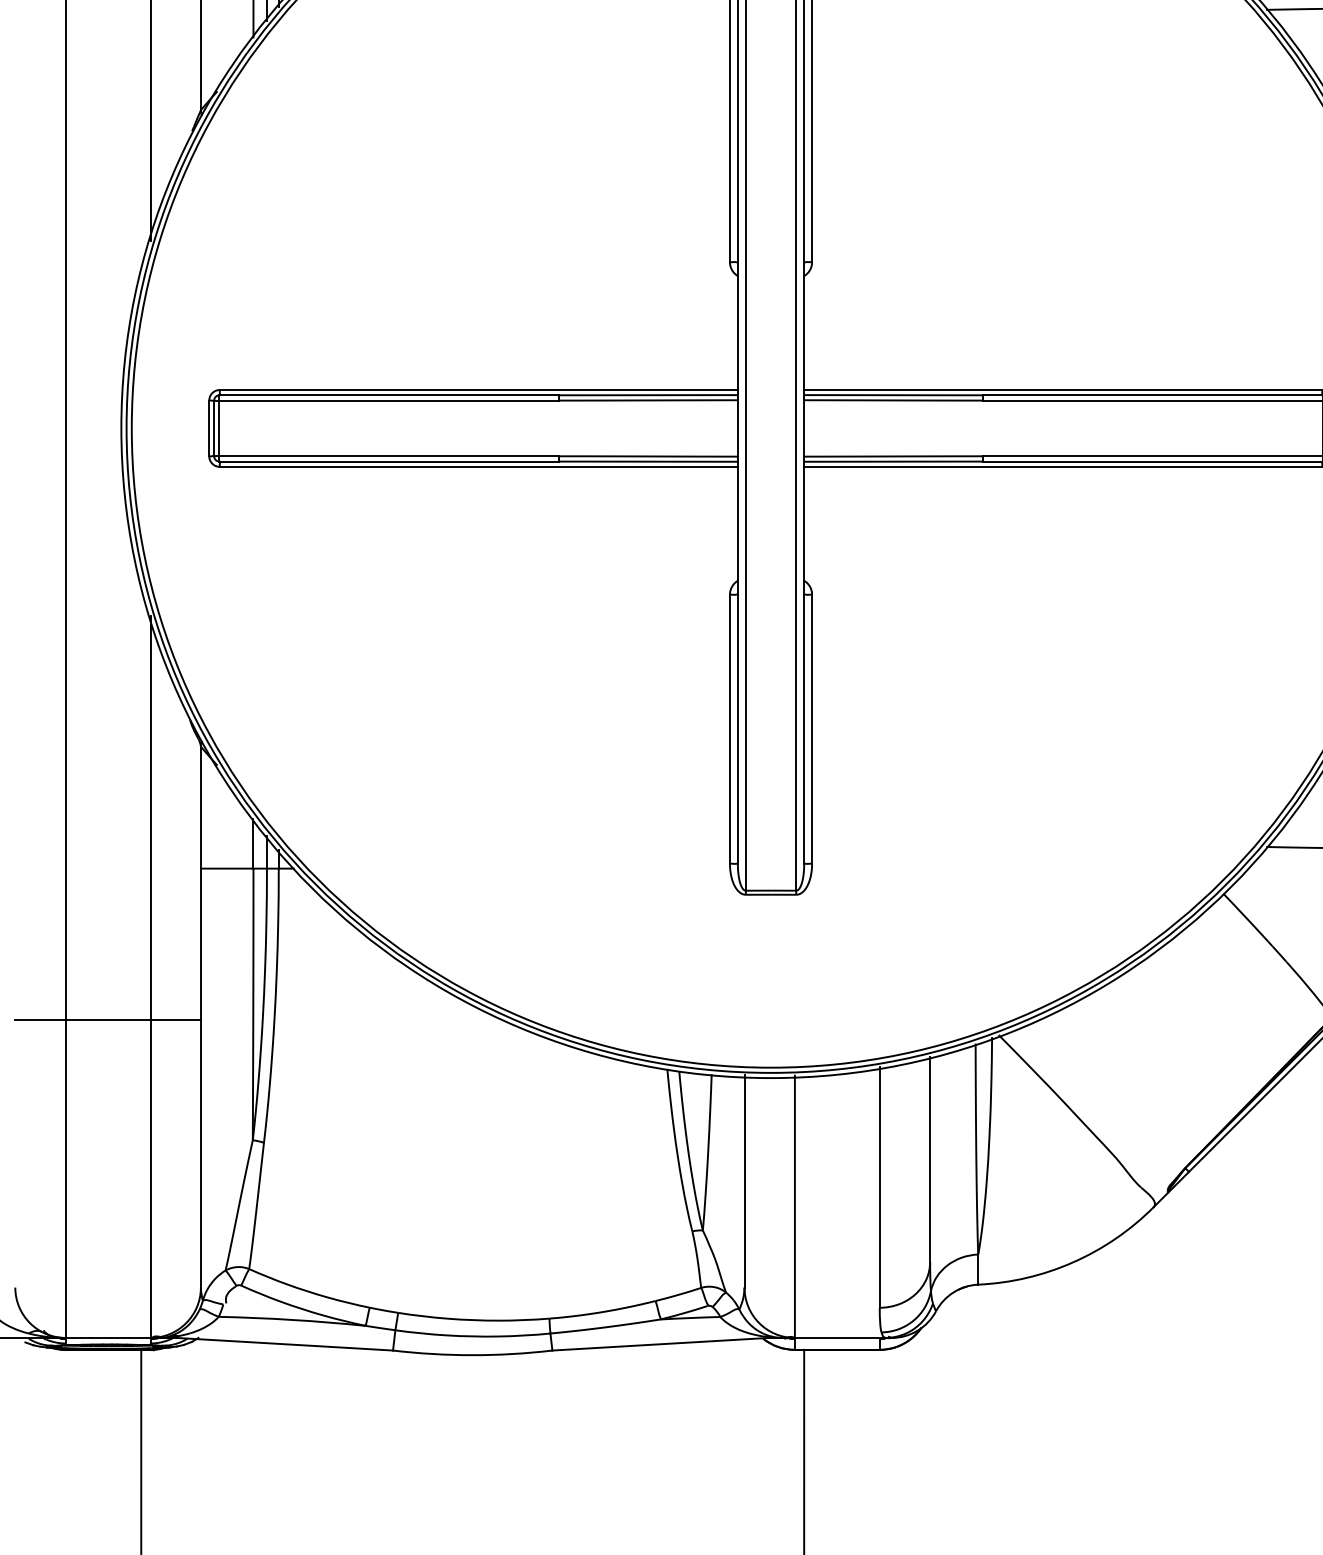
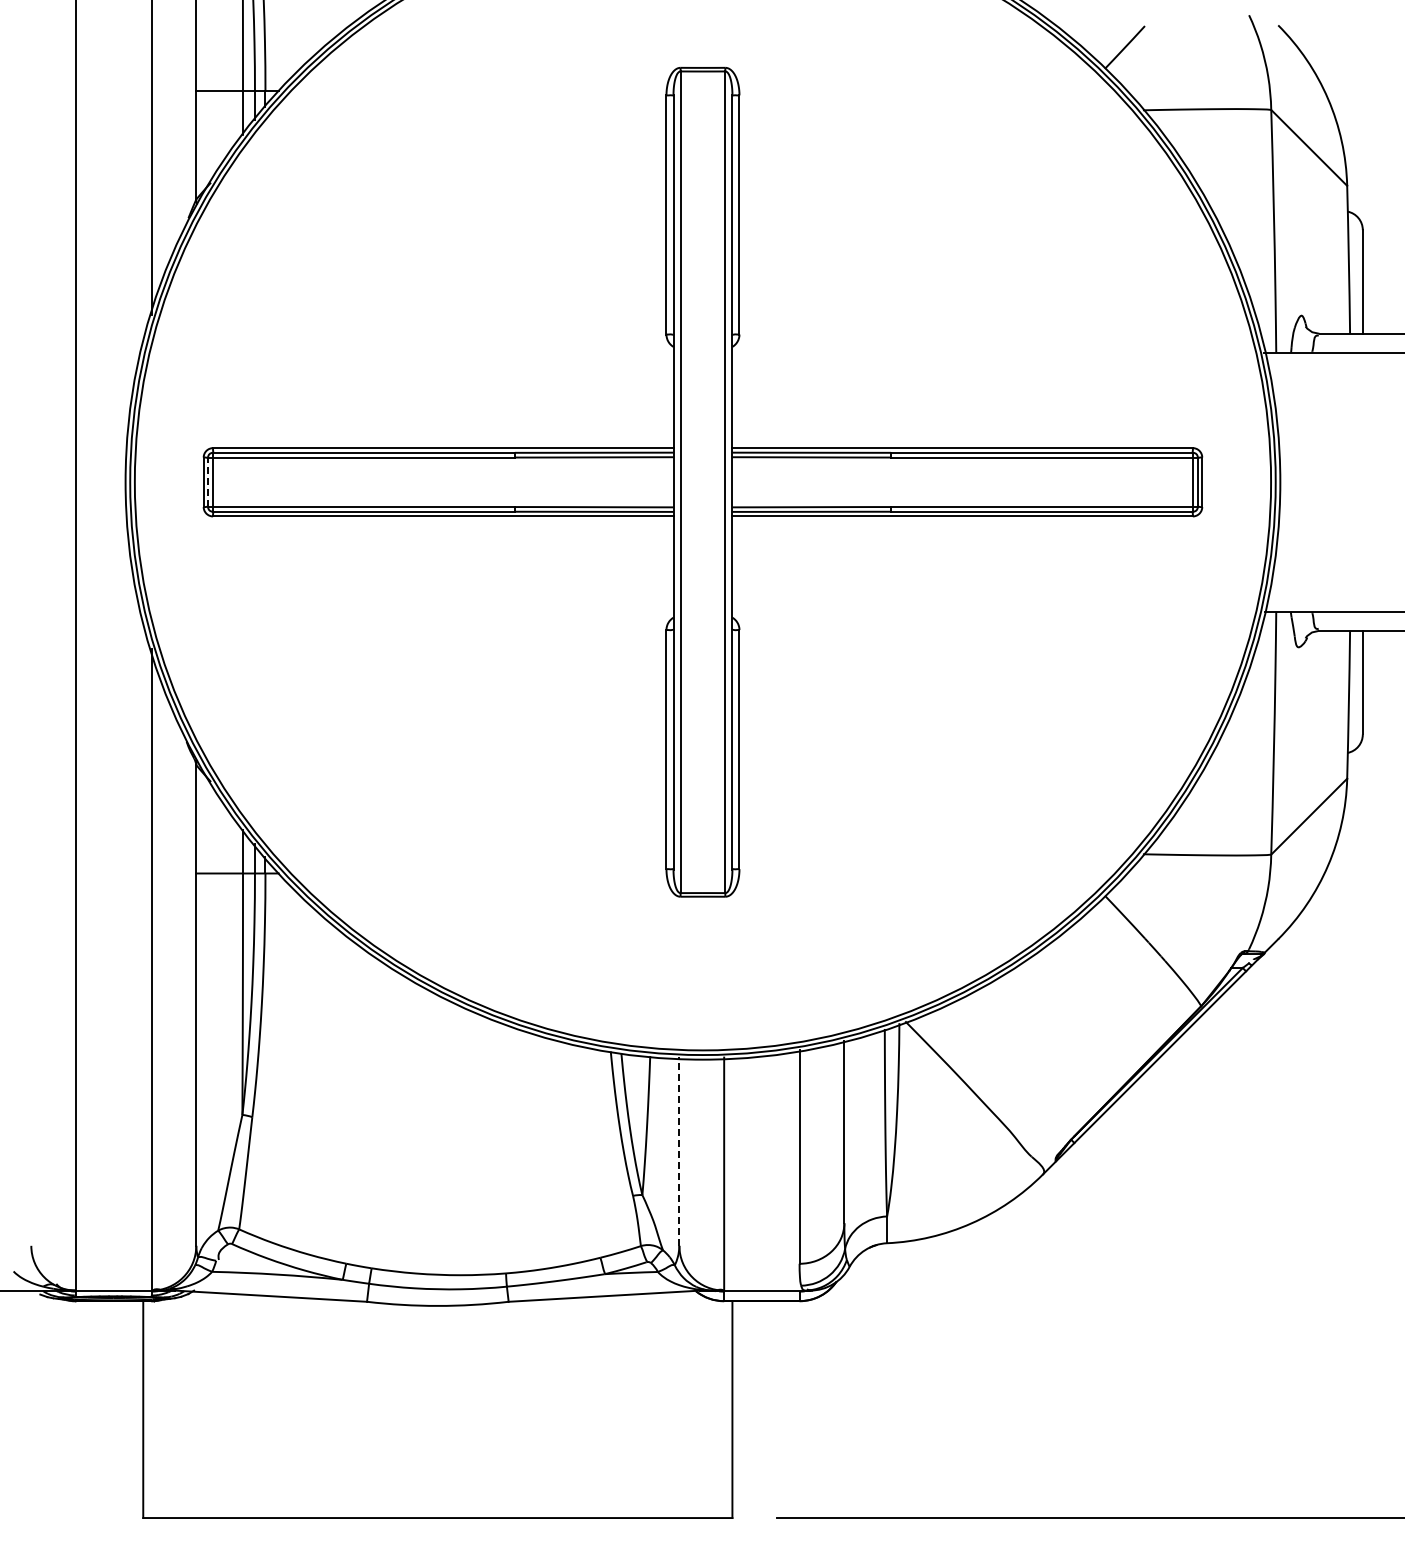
line: (214, 428) -> (208, 482), solid -> dashed
line: (107, 1019) -> (113, 1007), removed
line: (744, 1181) -> (679, 1151), solid -> dashed

